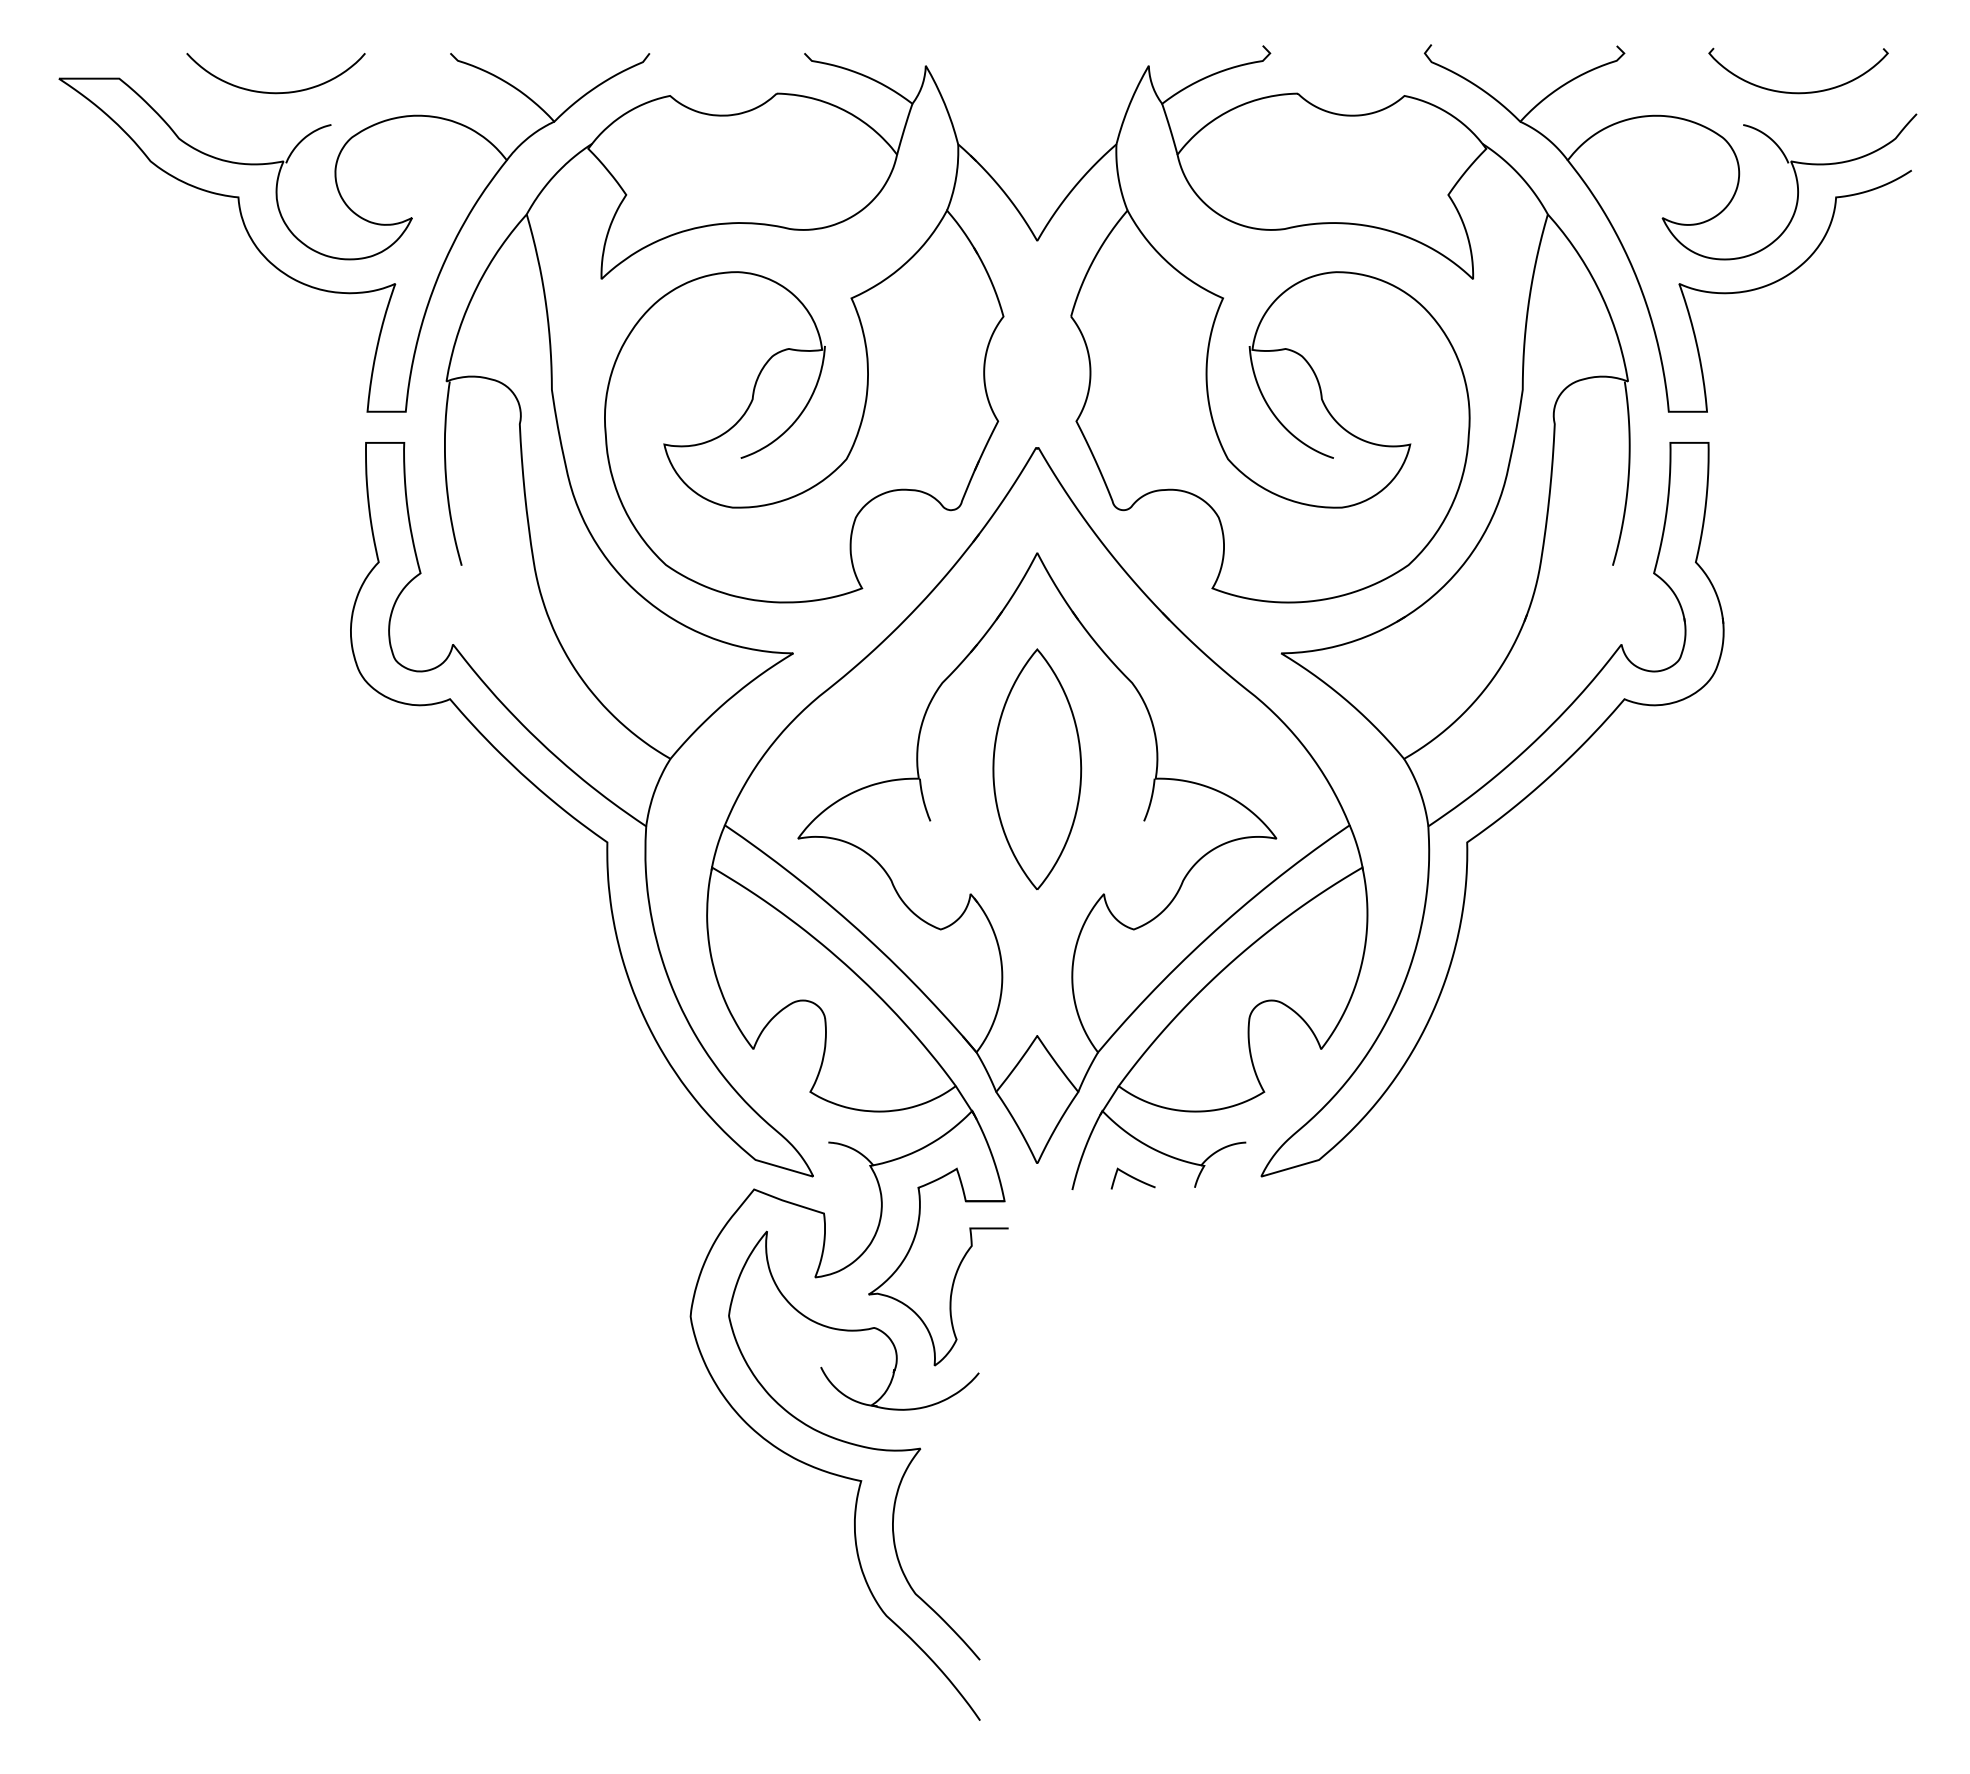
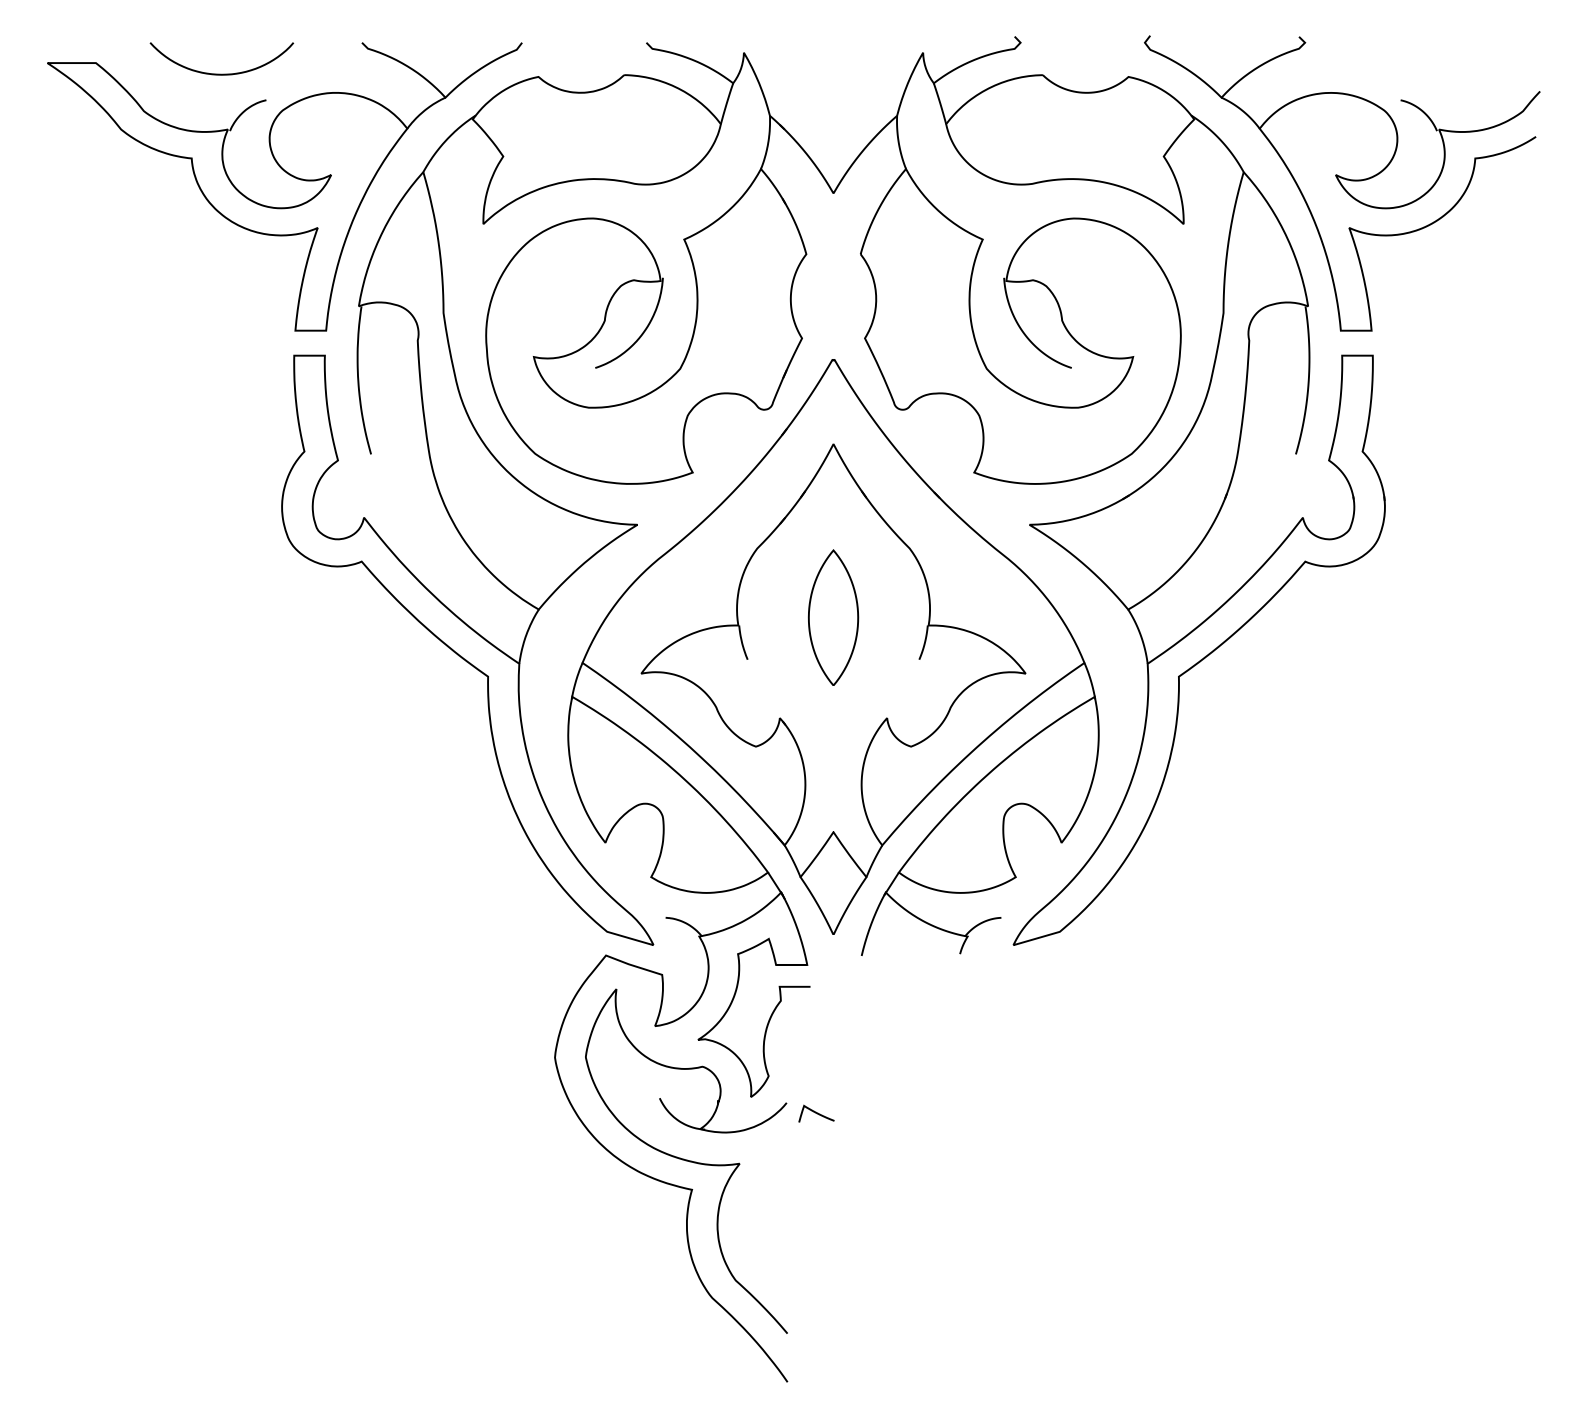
curve: (1797, 91) -> (1444, 73), removed
part: (1037, 768) -> (833, 617), size x0.7
curve: (1133, 1178) -> (816, 1113), moved

